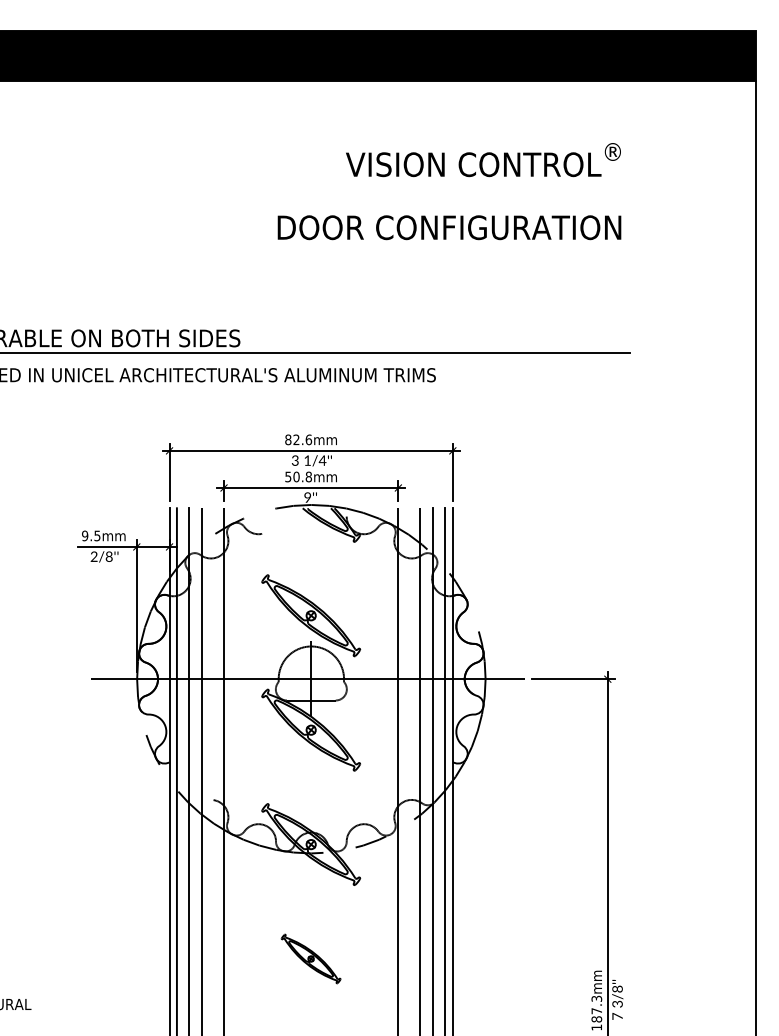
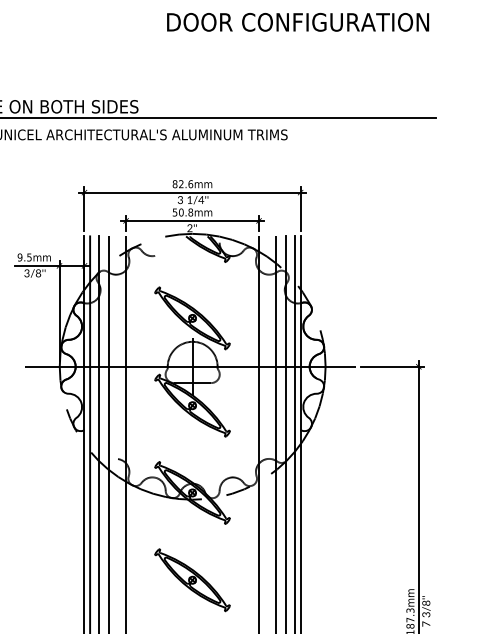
text: (307, 498) -> (189, 228), 9''\f] -> 2''\f]
text: (93, 558) -> (26, 274), 2/8''\f] -> 3/8''\f]
part: (310, 958) -> (192, 579), size x1.67

